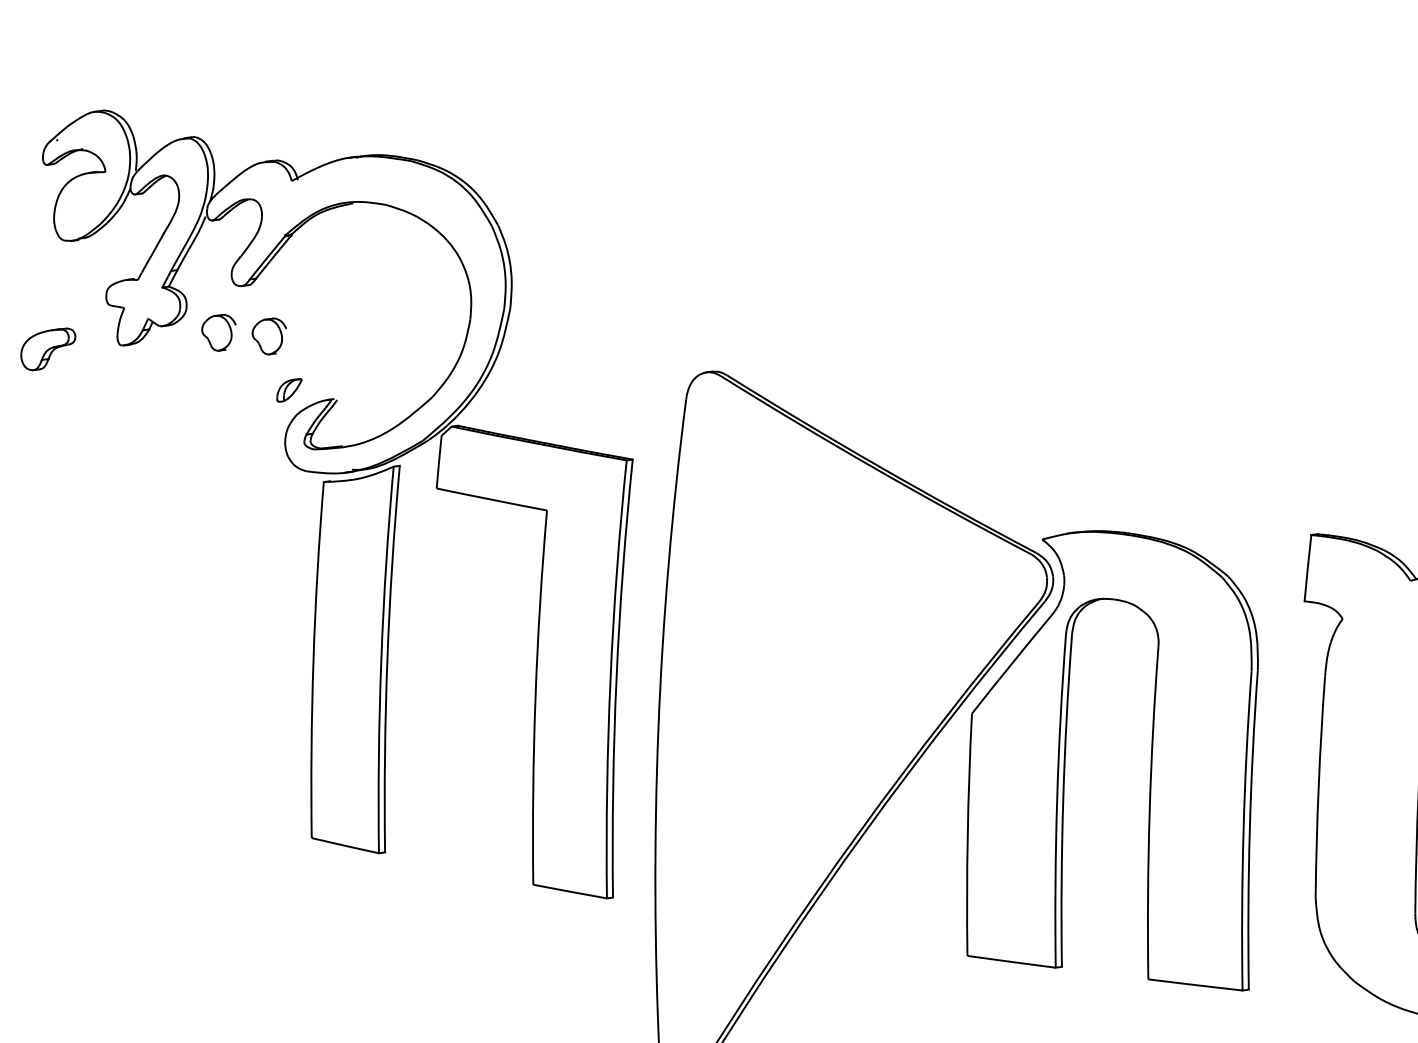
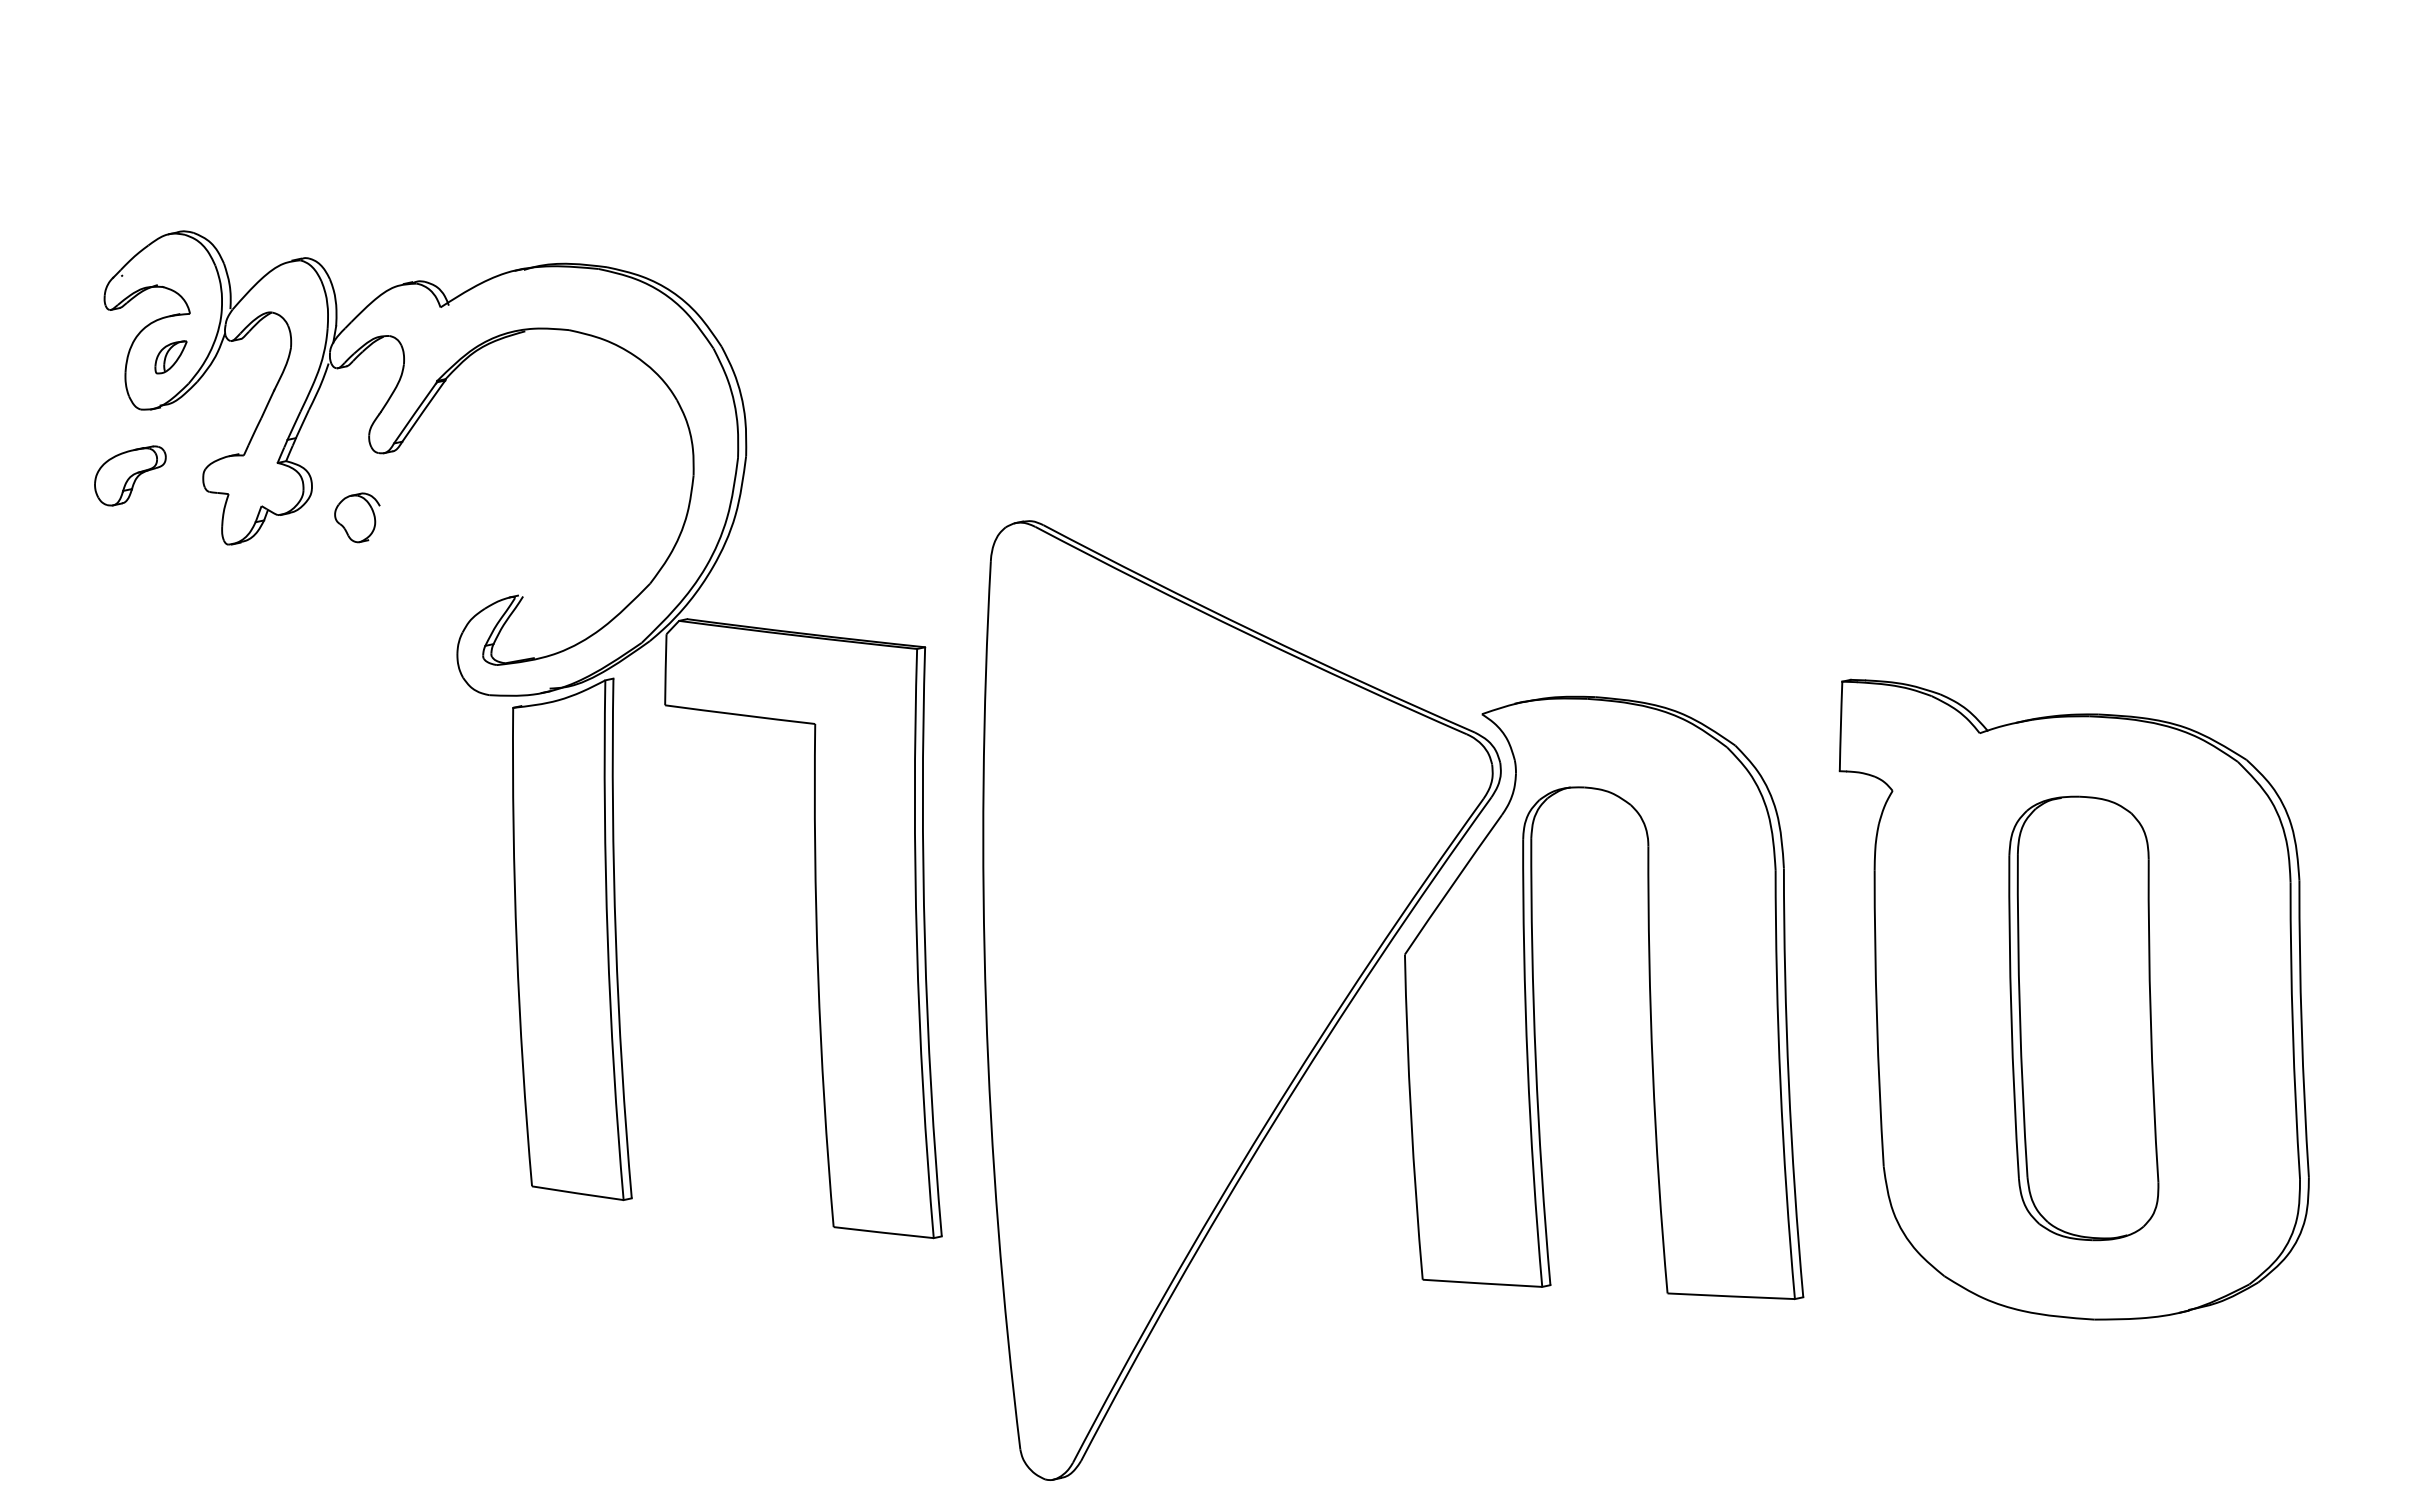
part: (269, 336) -> (425, 517), removed
part: (48, 348) -> (130, 475), moved
part: (289, 390) -> (170, 357), moved

